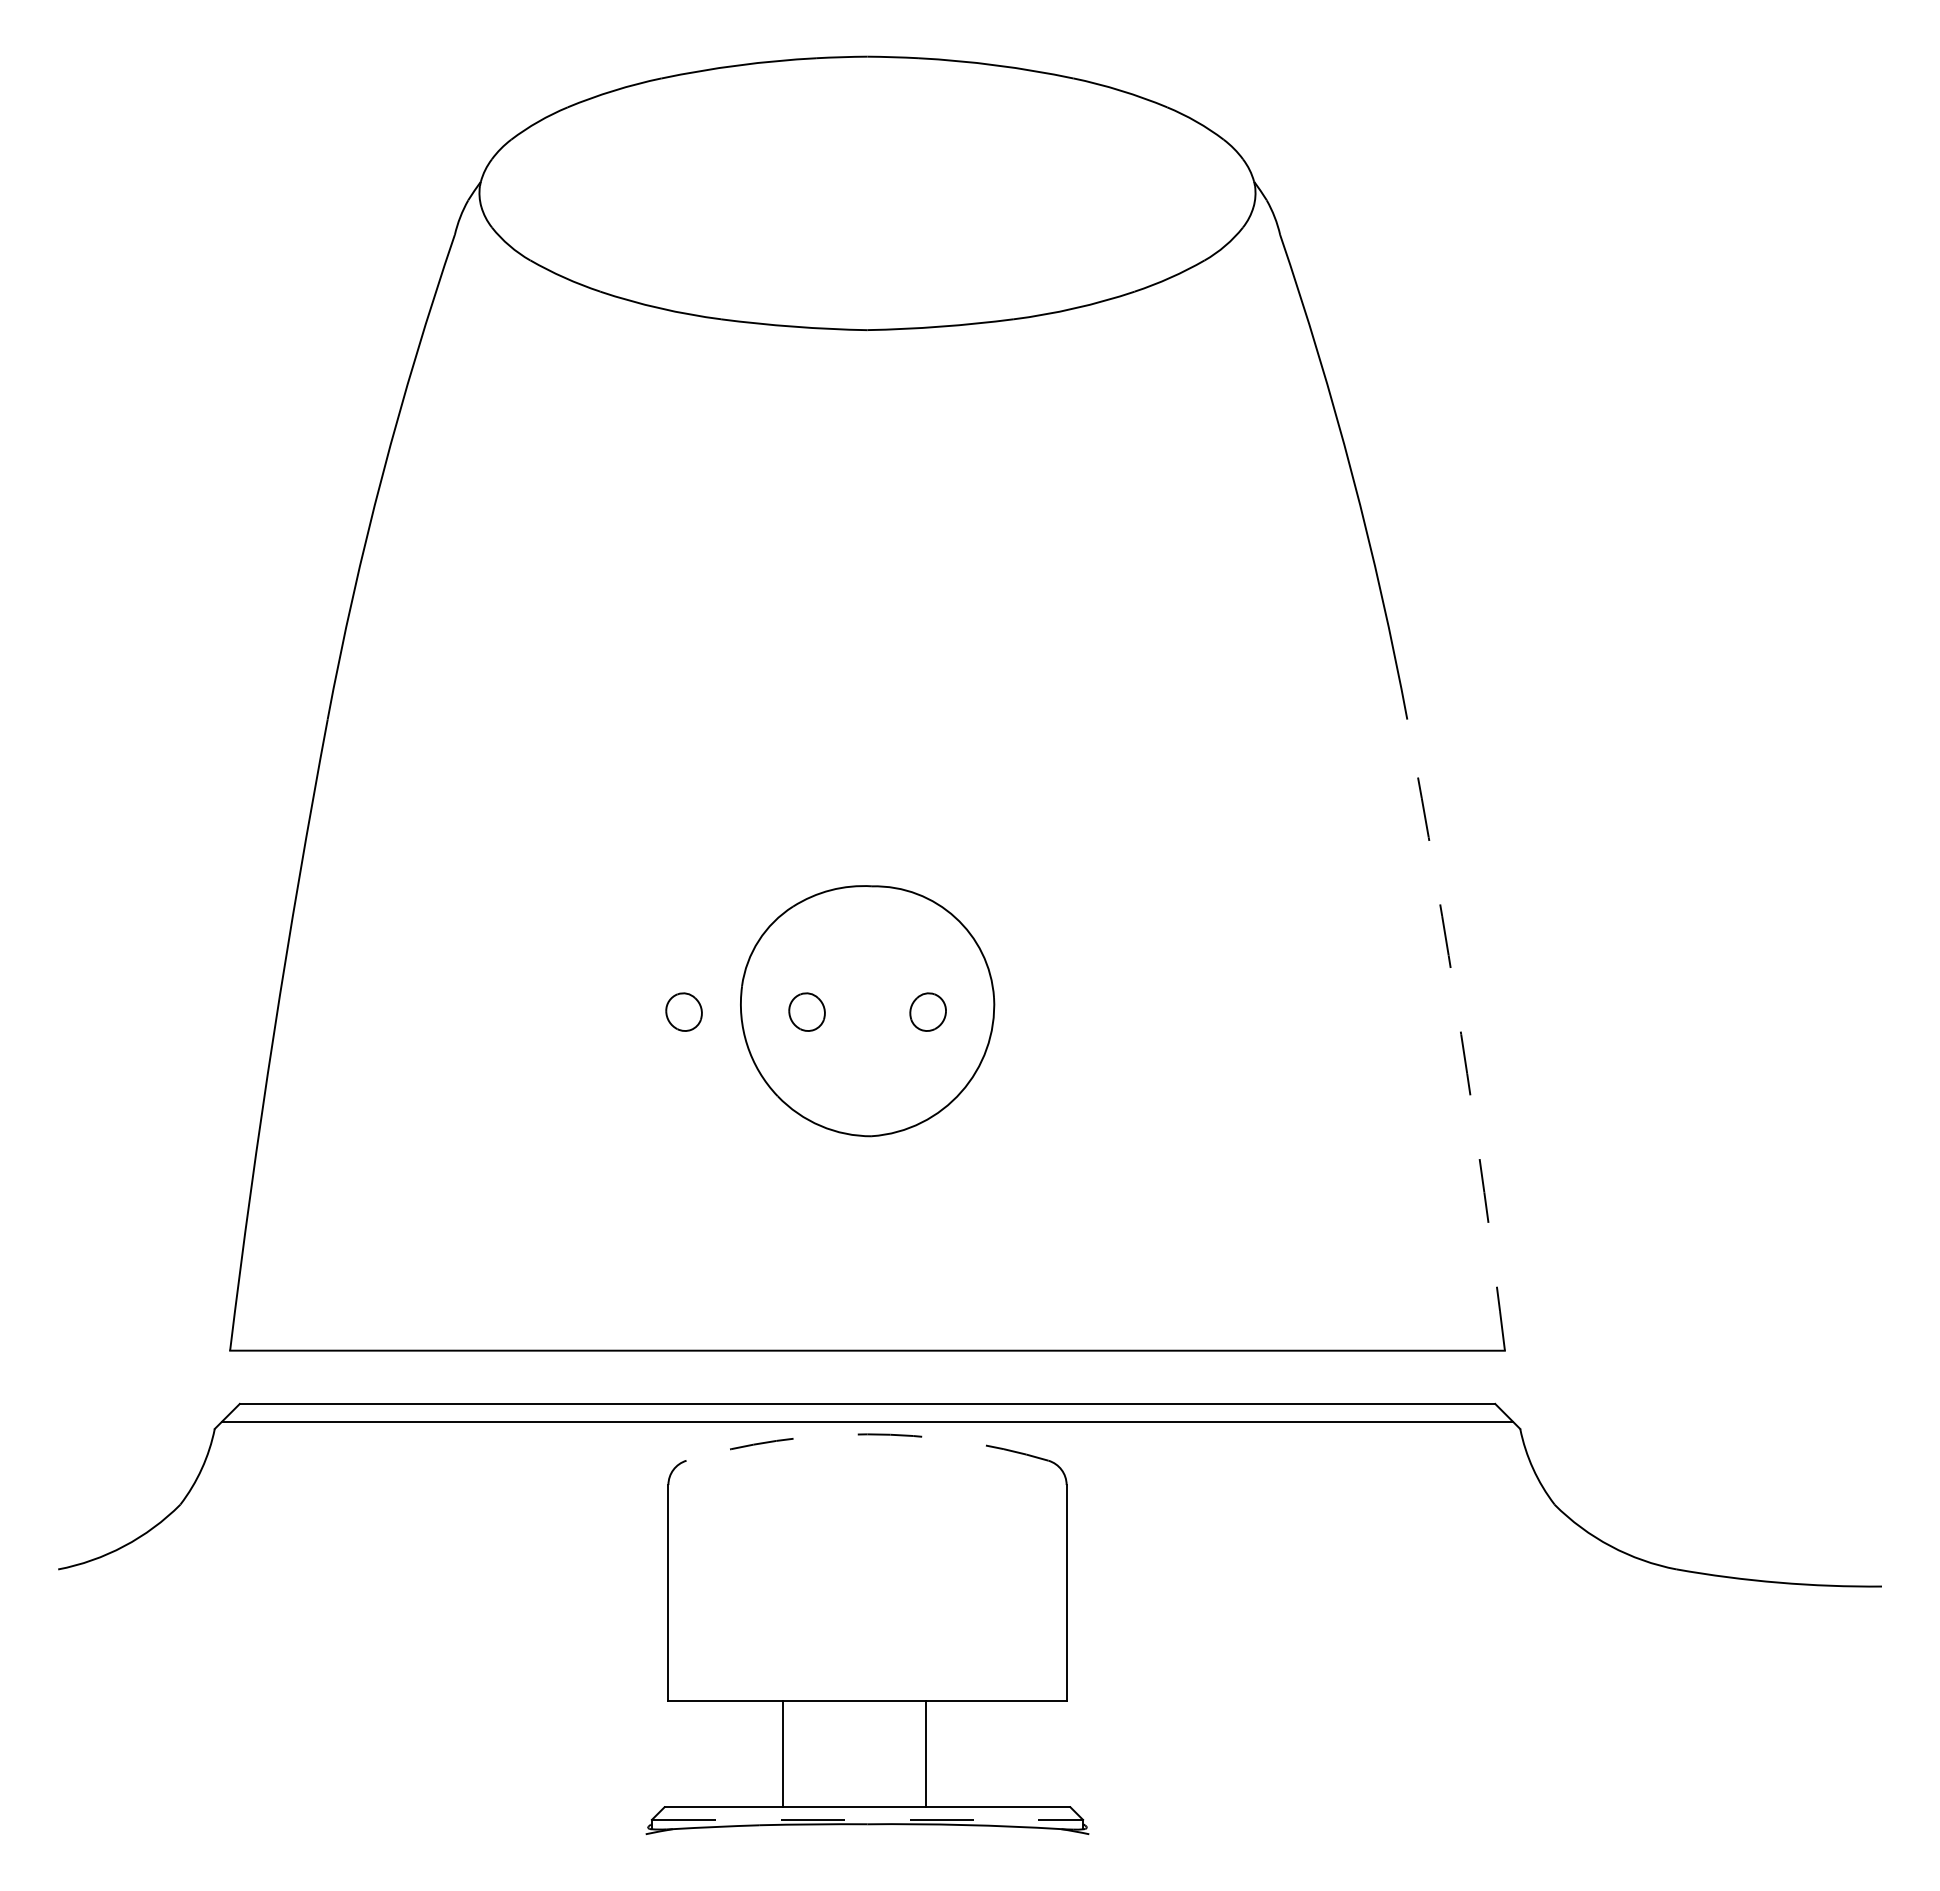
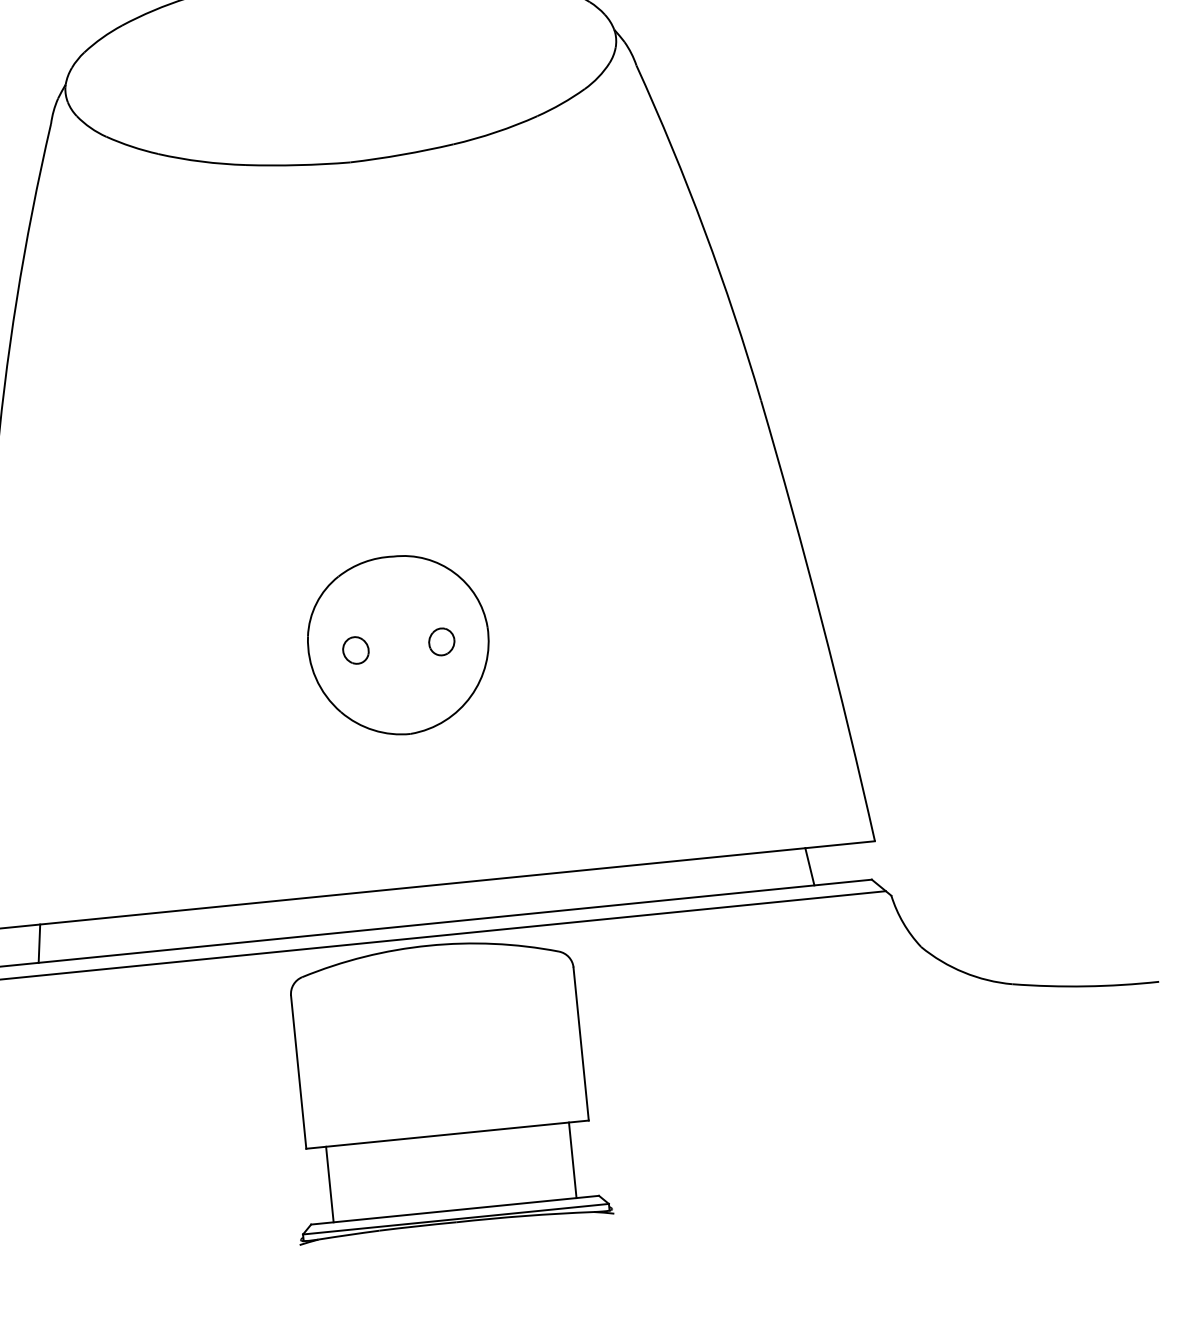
part: (683, 1011) -> (268, 658), removed
arc: (1461, 1034) -> (821, 619), dashed -> solid
line: (324, 1376) -> (39, 943), added
line: (1410, 1376) -> (809, 866), added
arc: (867, 1434) -> (428, 945), dashed -> solid
line: (783, 1753) -> (329, 1184), moved
line: (925, 1753) -> (572, 1159), moved
line: (867, 1819) -> (455, 1218), dashed -> solid

